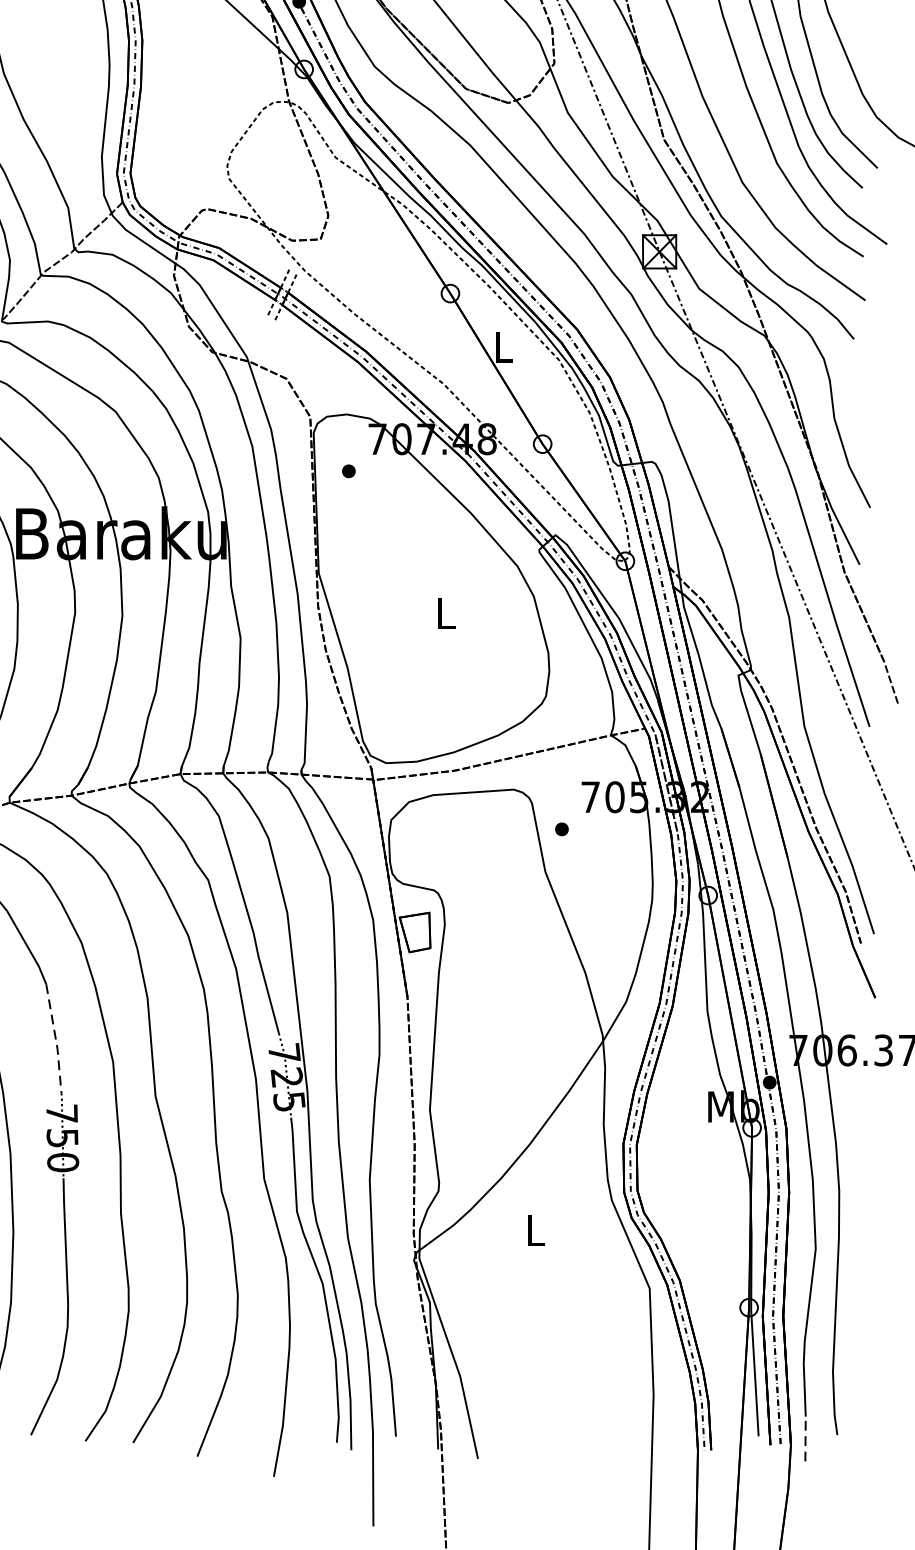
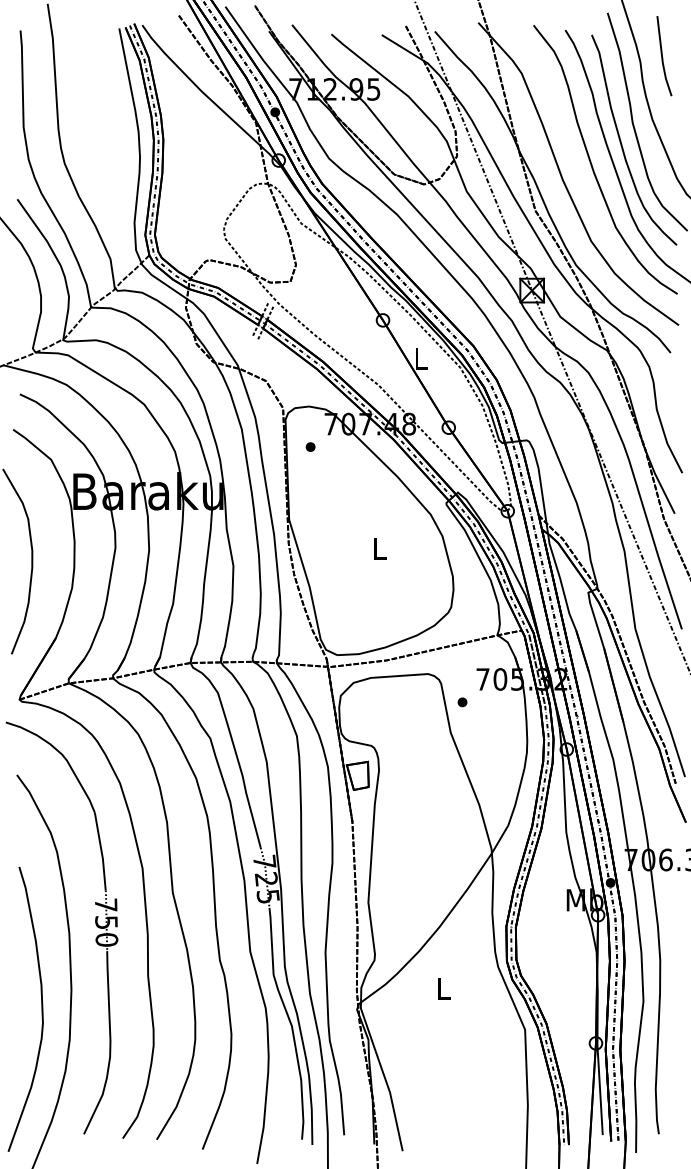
line: (55, 1039) -> (101, 852), dashed -> solid
line: (805, 1439) -> (636, 1137), dashed -> solid

